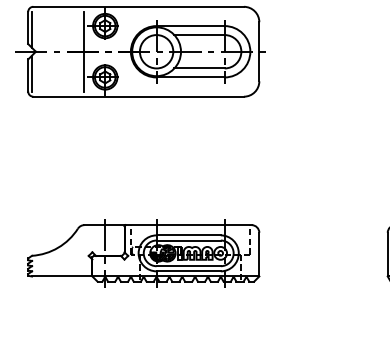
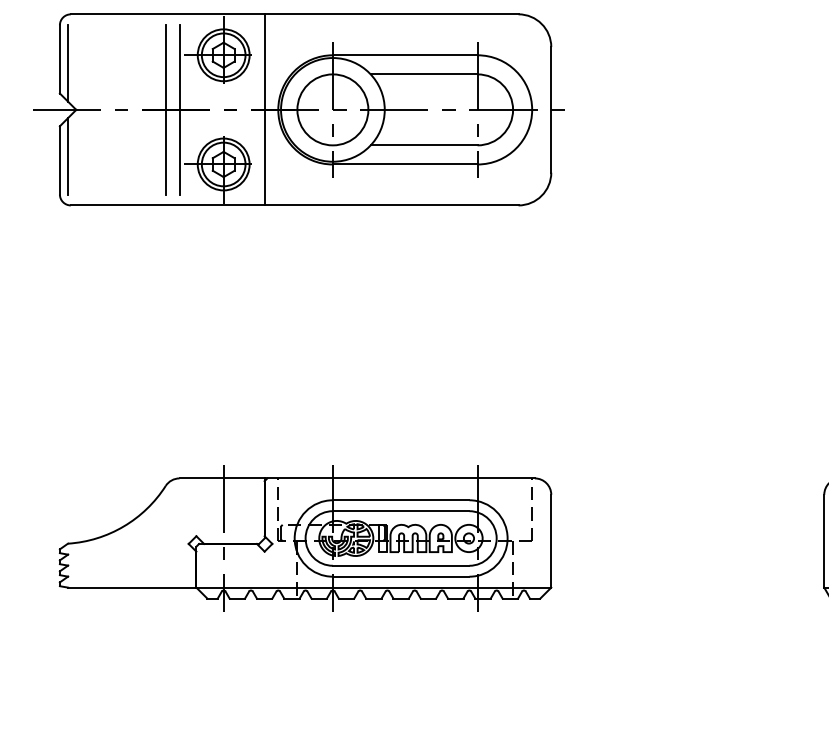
line: (77, 51) -> (164, 109), added
line: (124, 51) -> (264, 109), added

